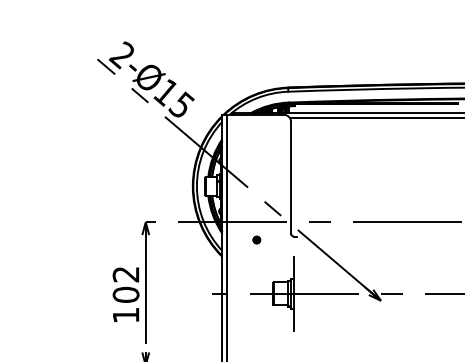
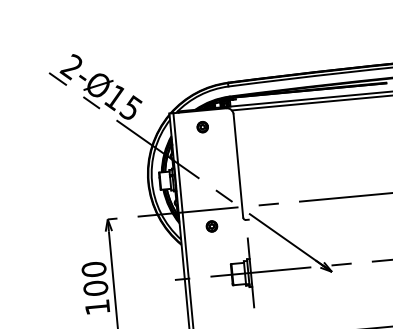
part: (256, 132) -> (202, 126), added
part: (256, 239) -> (211, 225), size x1.67
text: (125, 274) -> (93, 269), 102 -> 100

